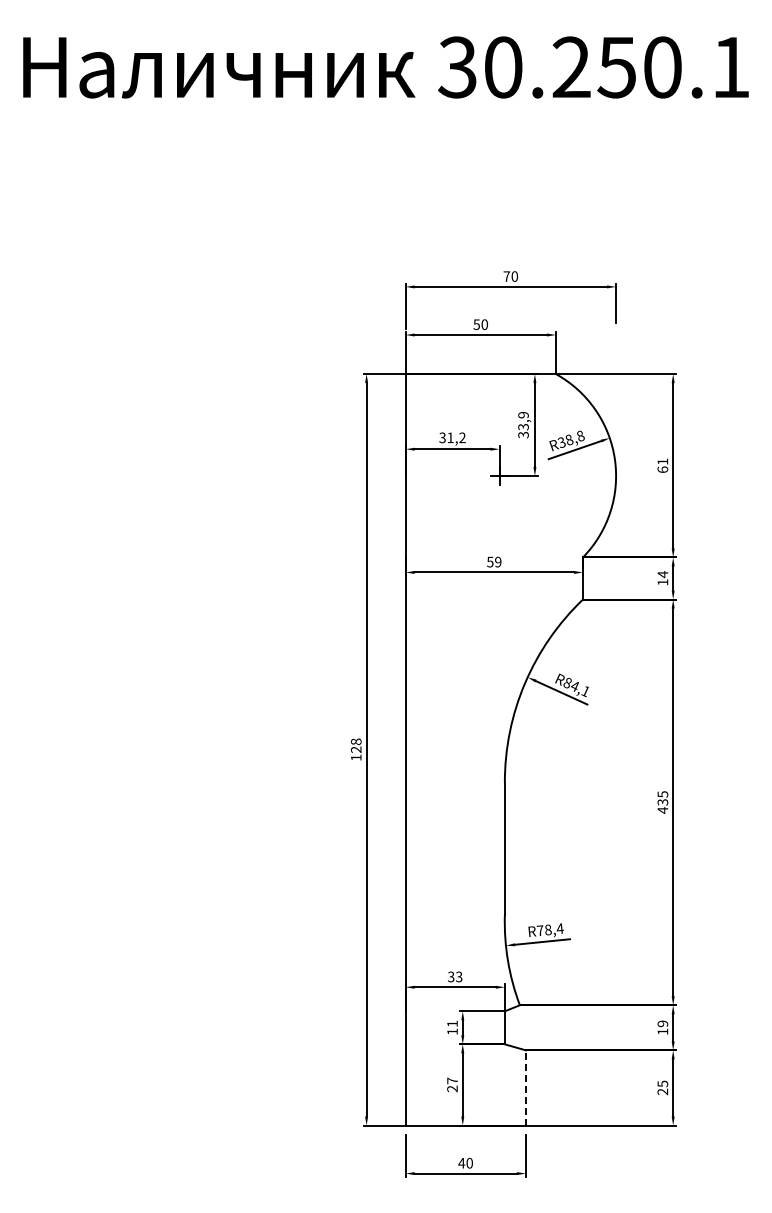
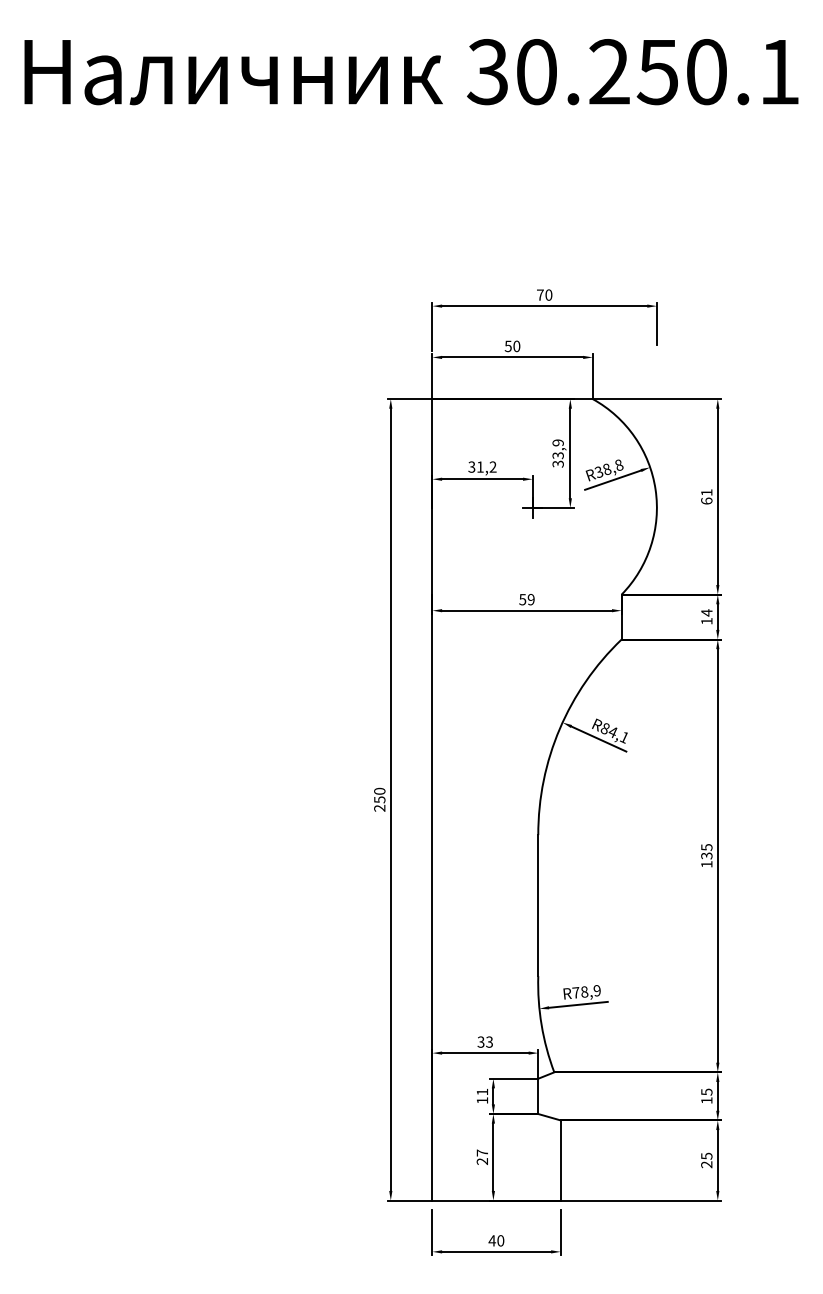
text: (355, 749) -> (378, 799), 128 -> 250
text: (662, 809) -> (706, 863), 435 -> 135
text: (559, 928) -> (596, 990), R78,4 -> R78,9
text: (662, 1023) -> (706, 1091), 19 -> 15
line: (525, 1087) -> (560, 1160), dashed -> solid

